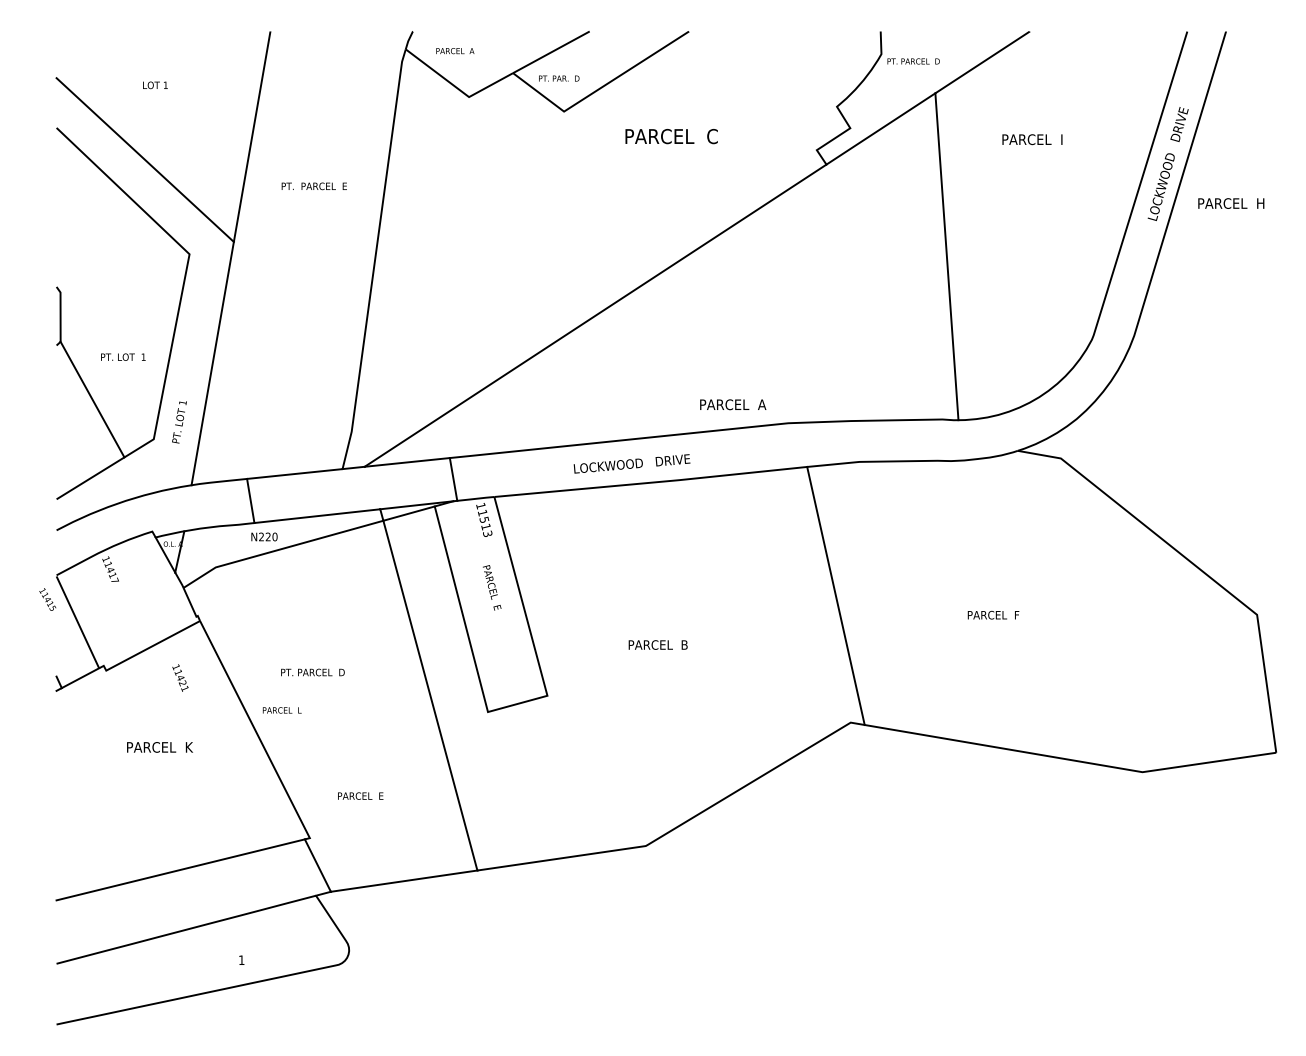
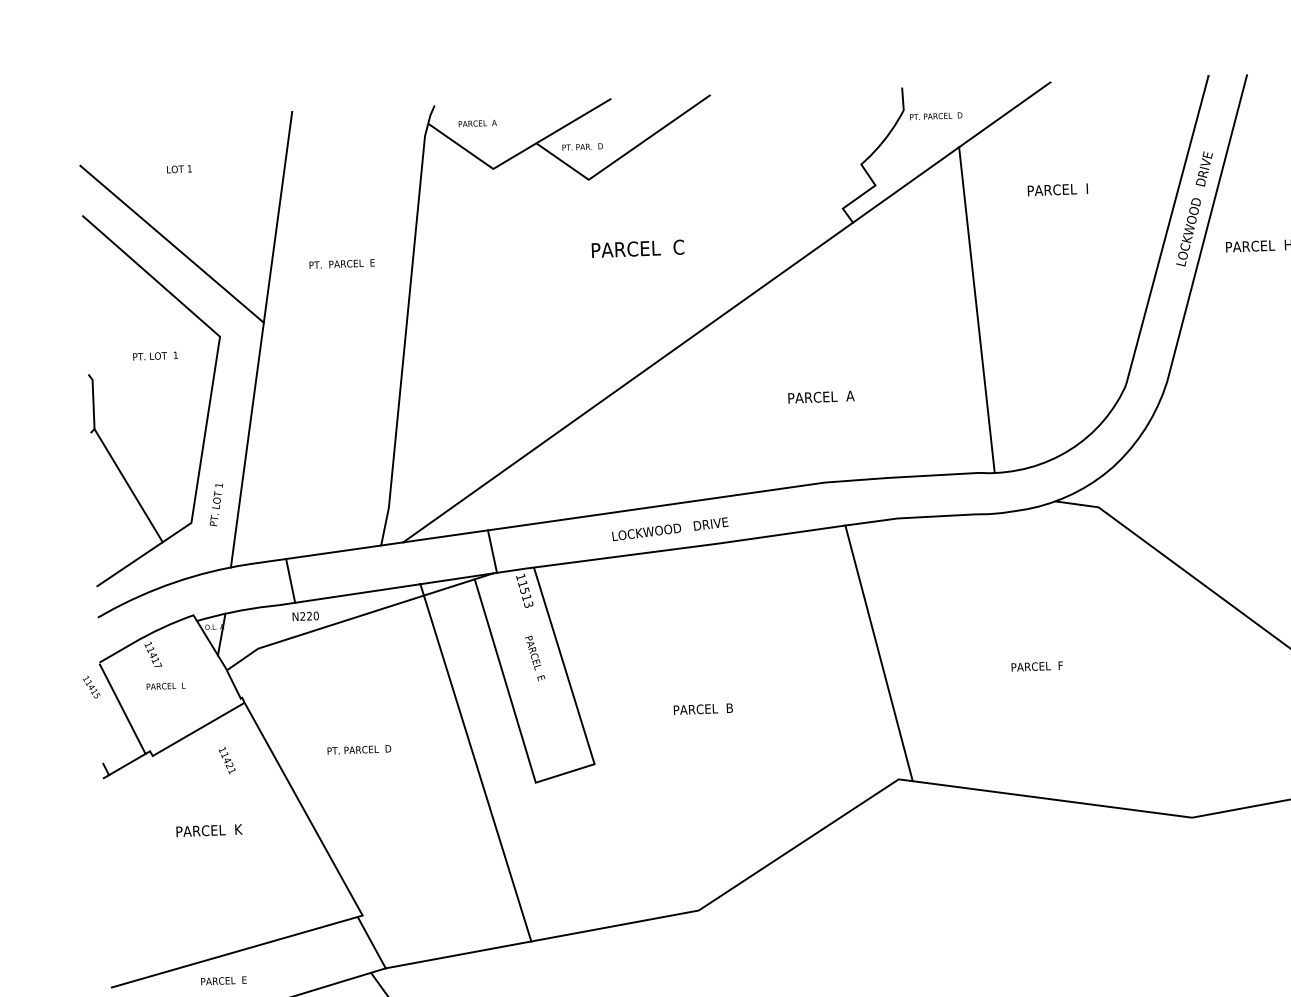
text: (671, 136) -> (637, 248), moved
text: (123, 356) -> (155, 355), moved
text: (733, 404) -> (821, 396), moved
text: (281, 710) -> (165, 686), moved
text: (360, 795) -> (223, 980), moved

